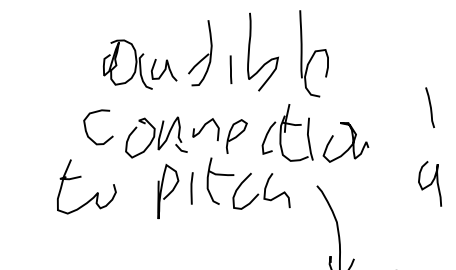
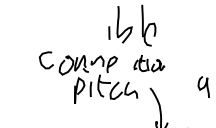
part: (157, 53) -> (74, 25), removed
line: (429, 106) -> (203, 50), removed
part: (315, 133) -> (149, 63), size x0.6
part: (85, 186) -> (40, 88), removed

